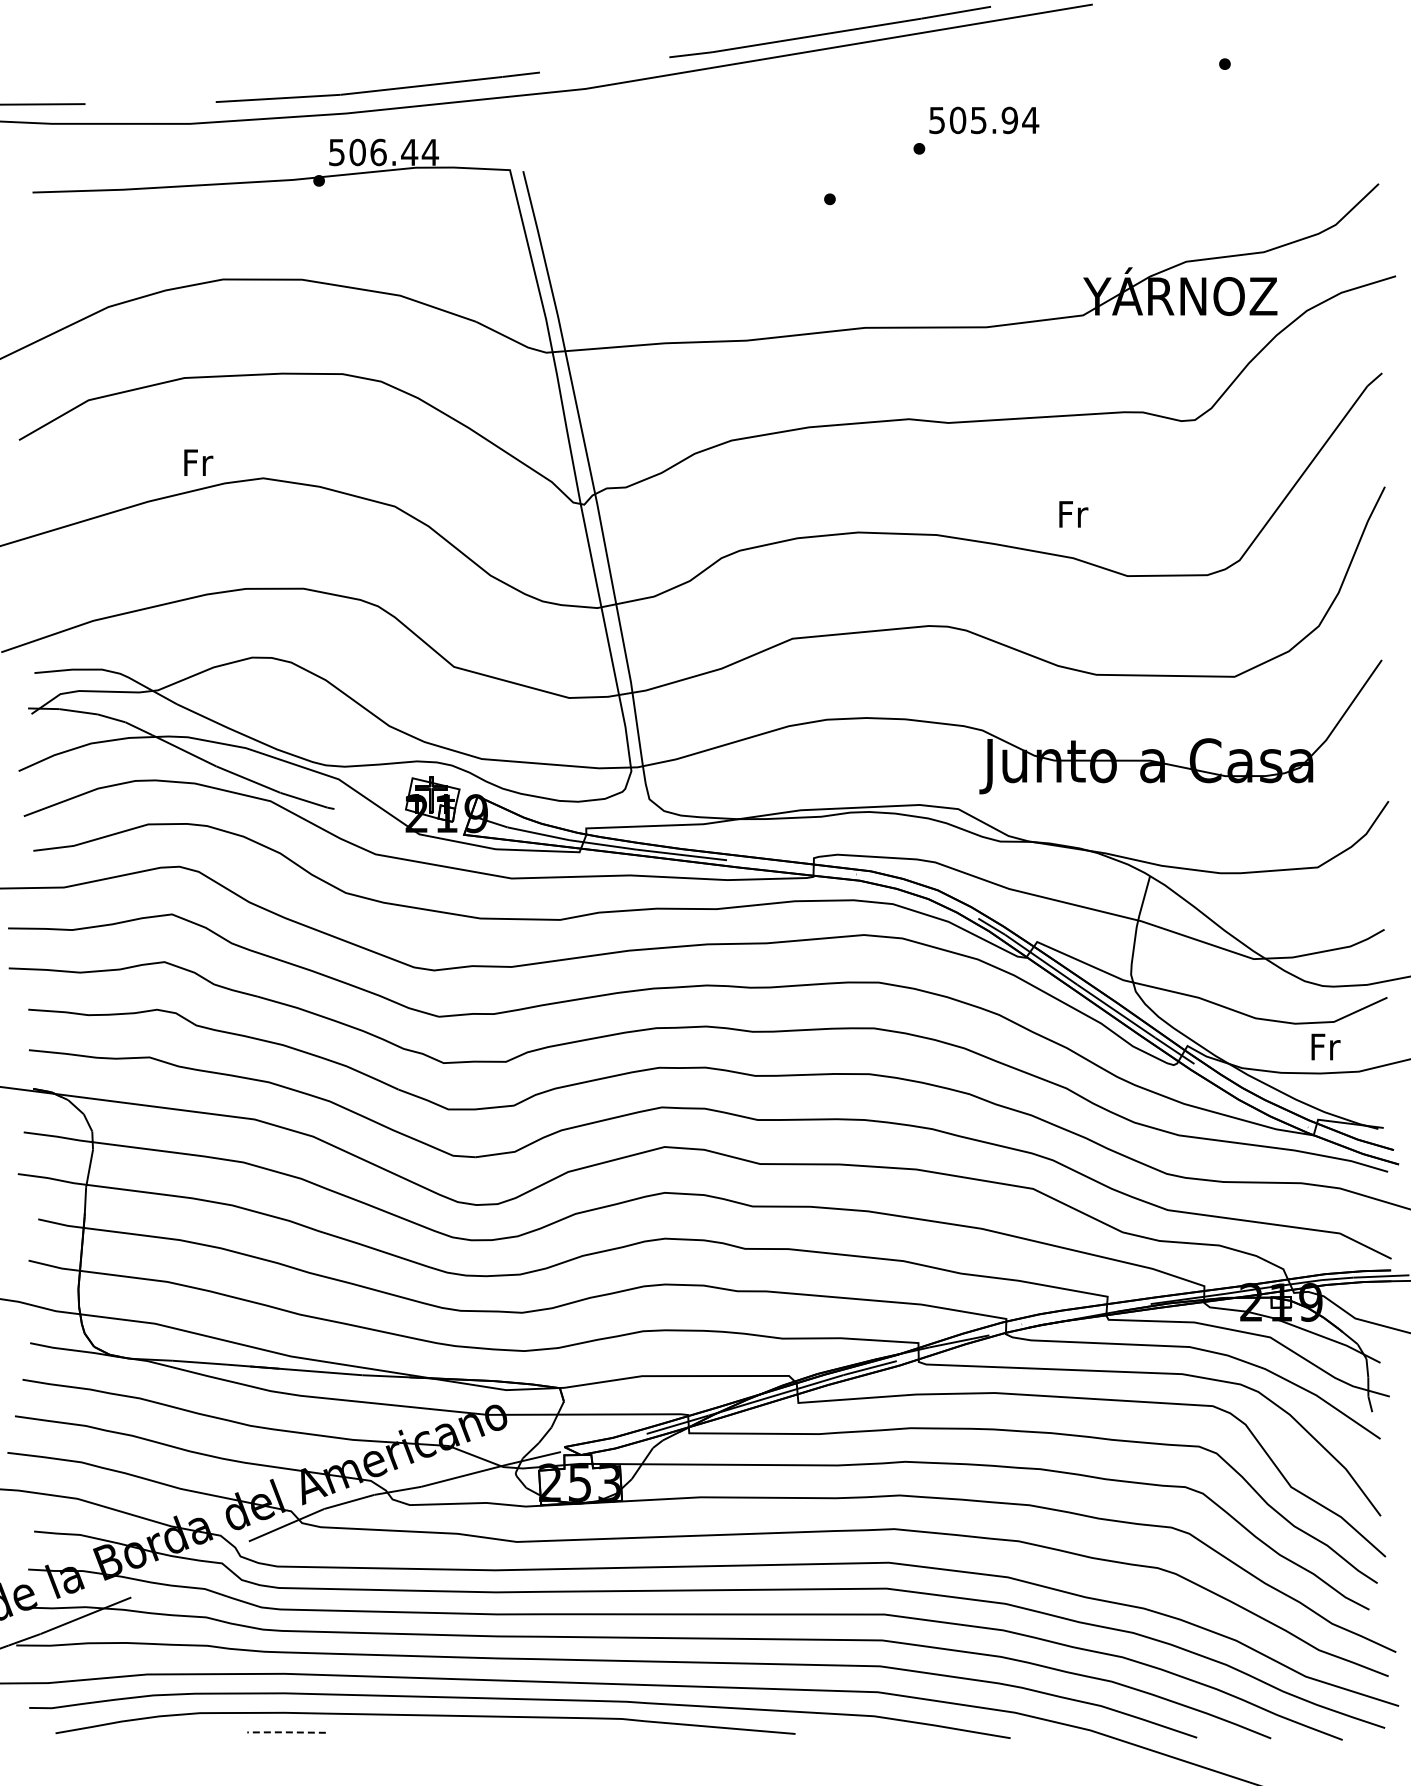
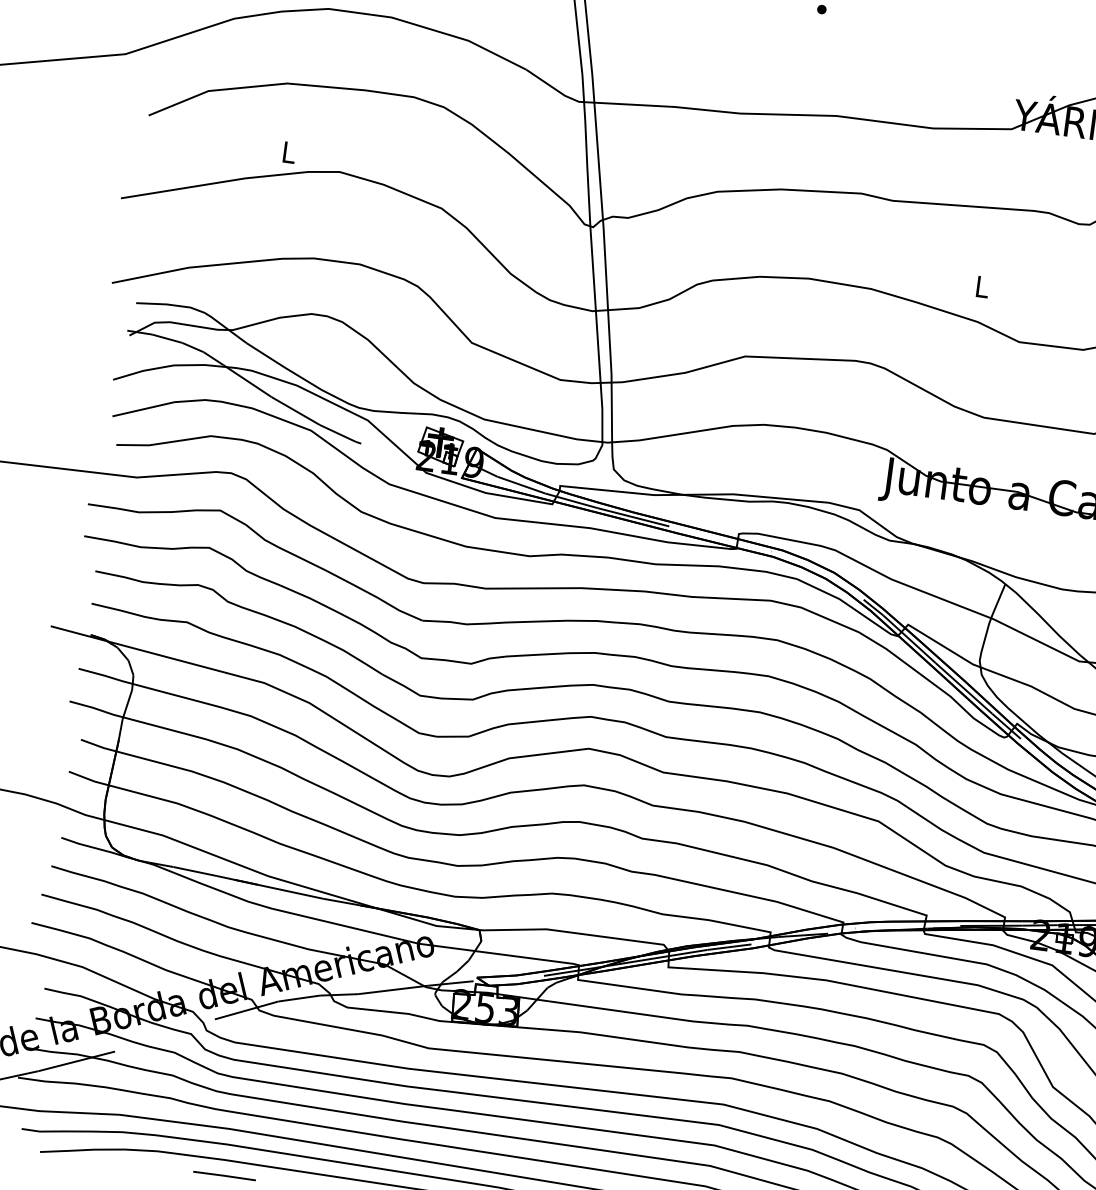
text: (198, 462) -> (289, 152), Fr -> L
text: (1073, 514) -> (982, 287), Fr -> L
line: (286, 1732) -> (224, 1175), dashed -> solid

